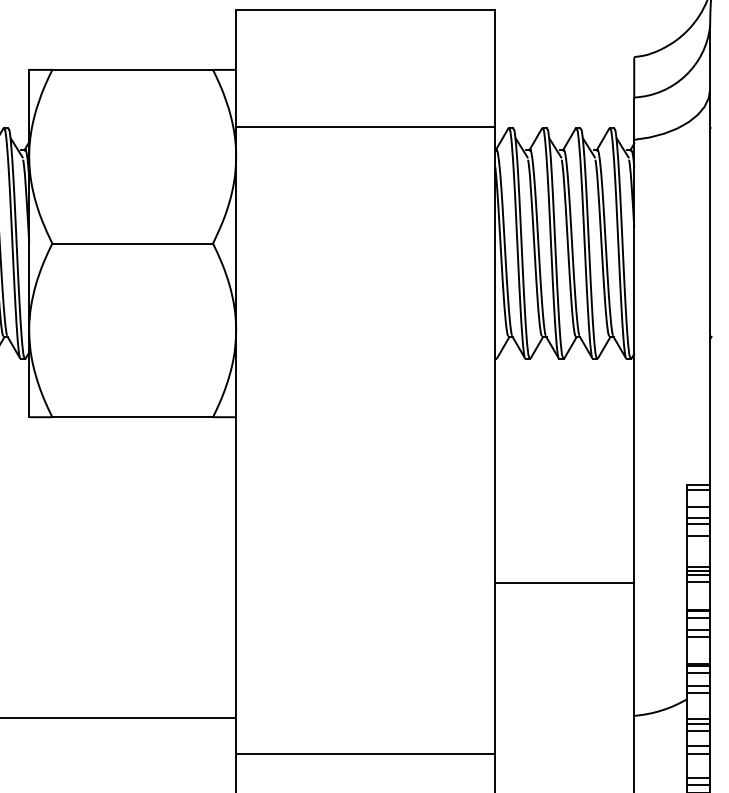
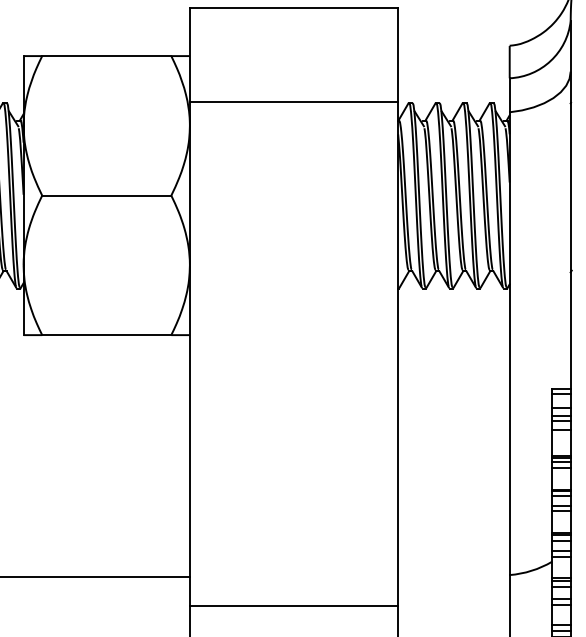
line: (564, 583) -> (453, 468), removed

